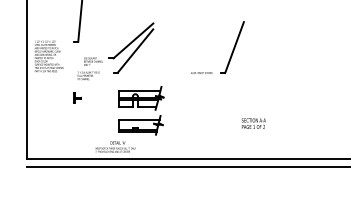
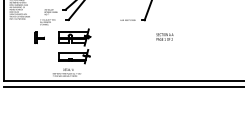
part: (77, 97) -> (39, 37), size x1.67
part: (141, 110) -> (74, 46), moved
text: (253, 123) -> (164, 36), moved

